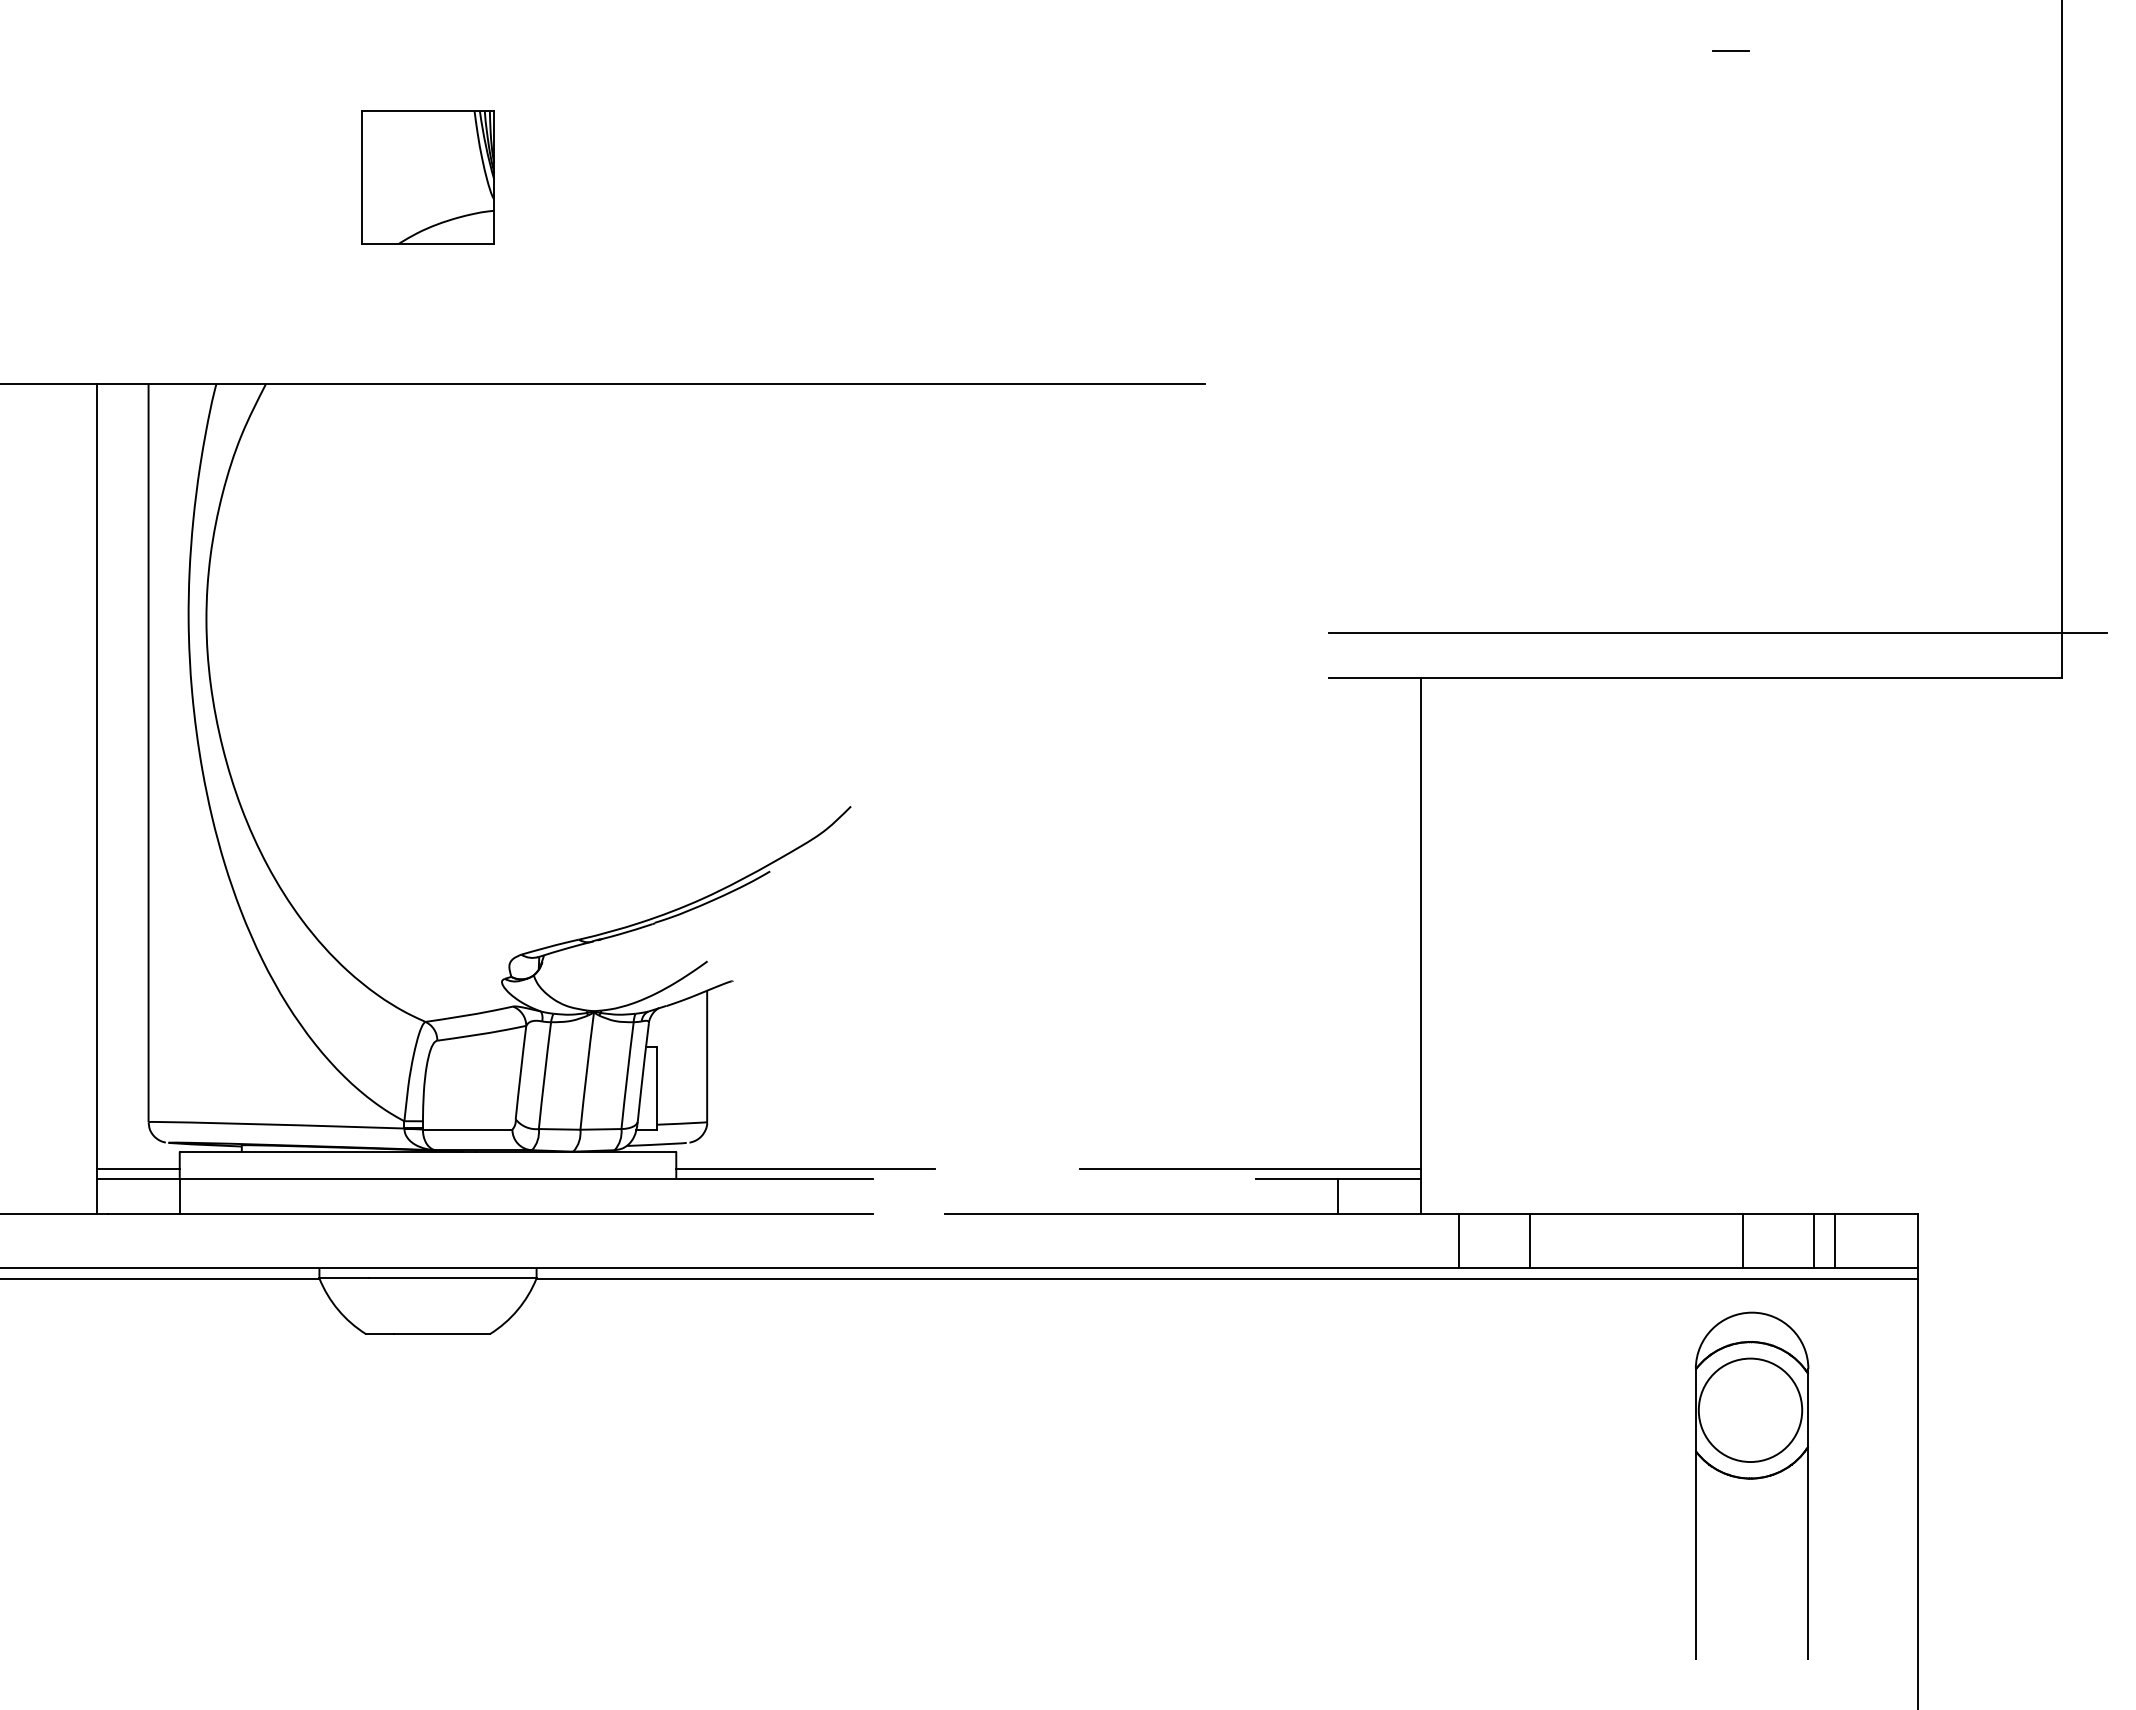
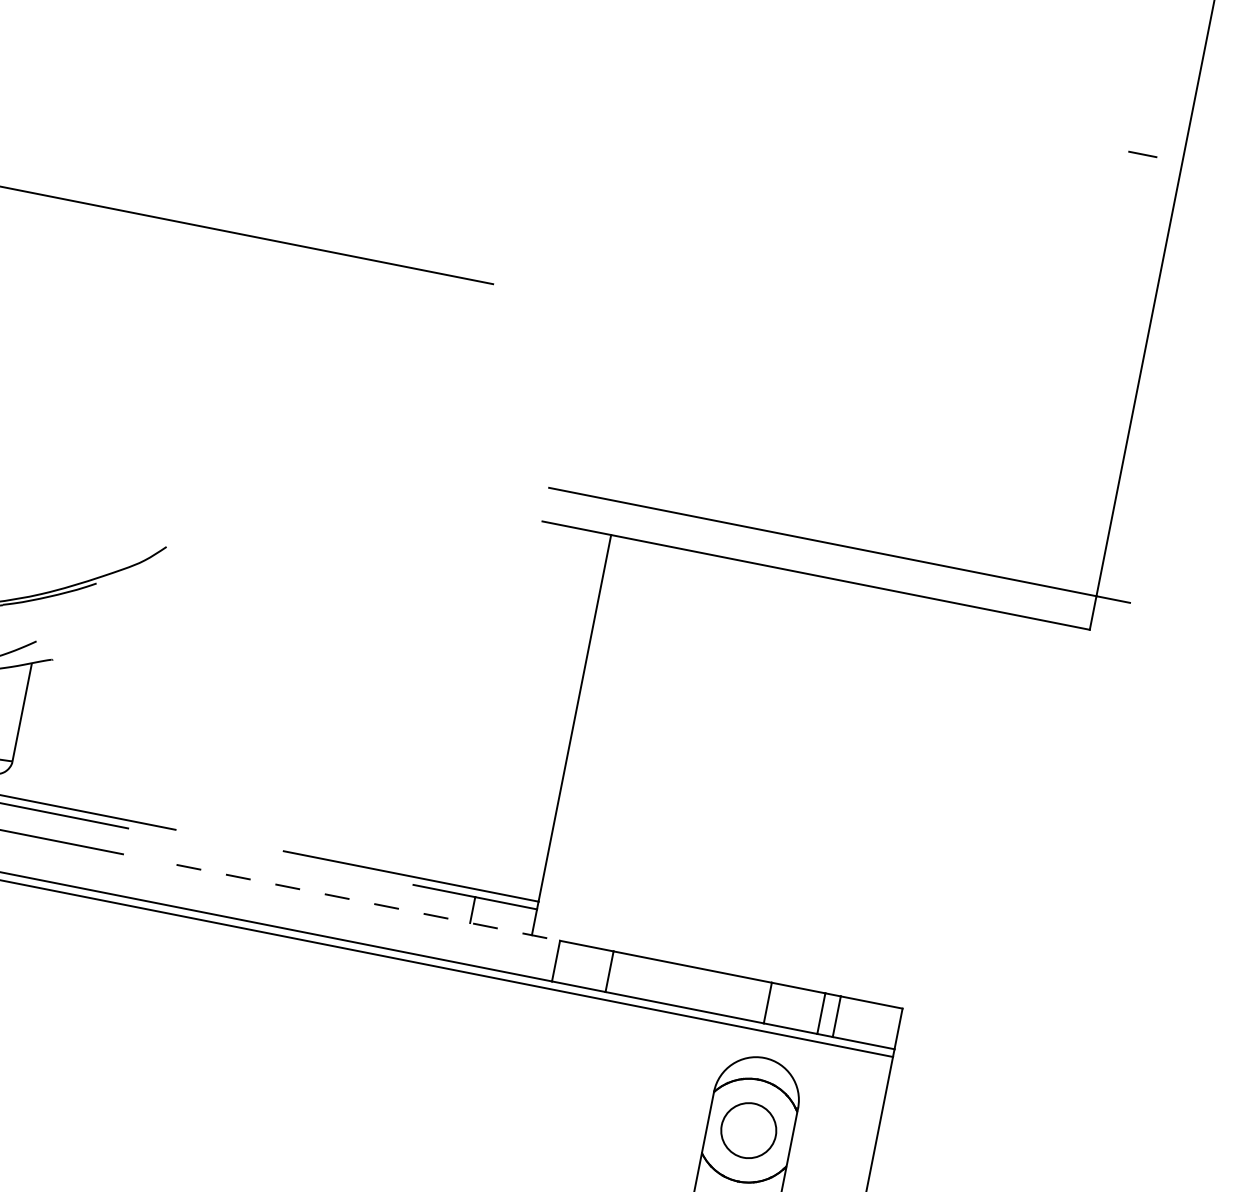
line: (1730, 50) -> (1142, 153), moved
line: (1201, 1213) -> (368, 902), solid -> dashed
circle: (1750, 1410) -> (748, 1130), size x0.7

